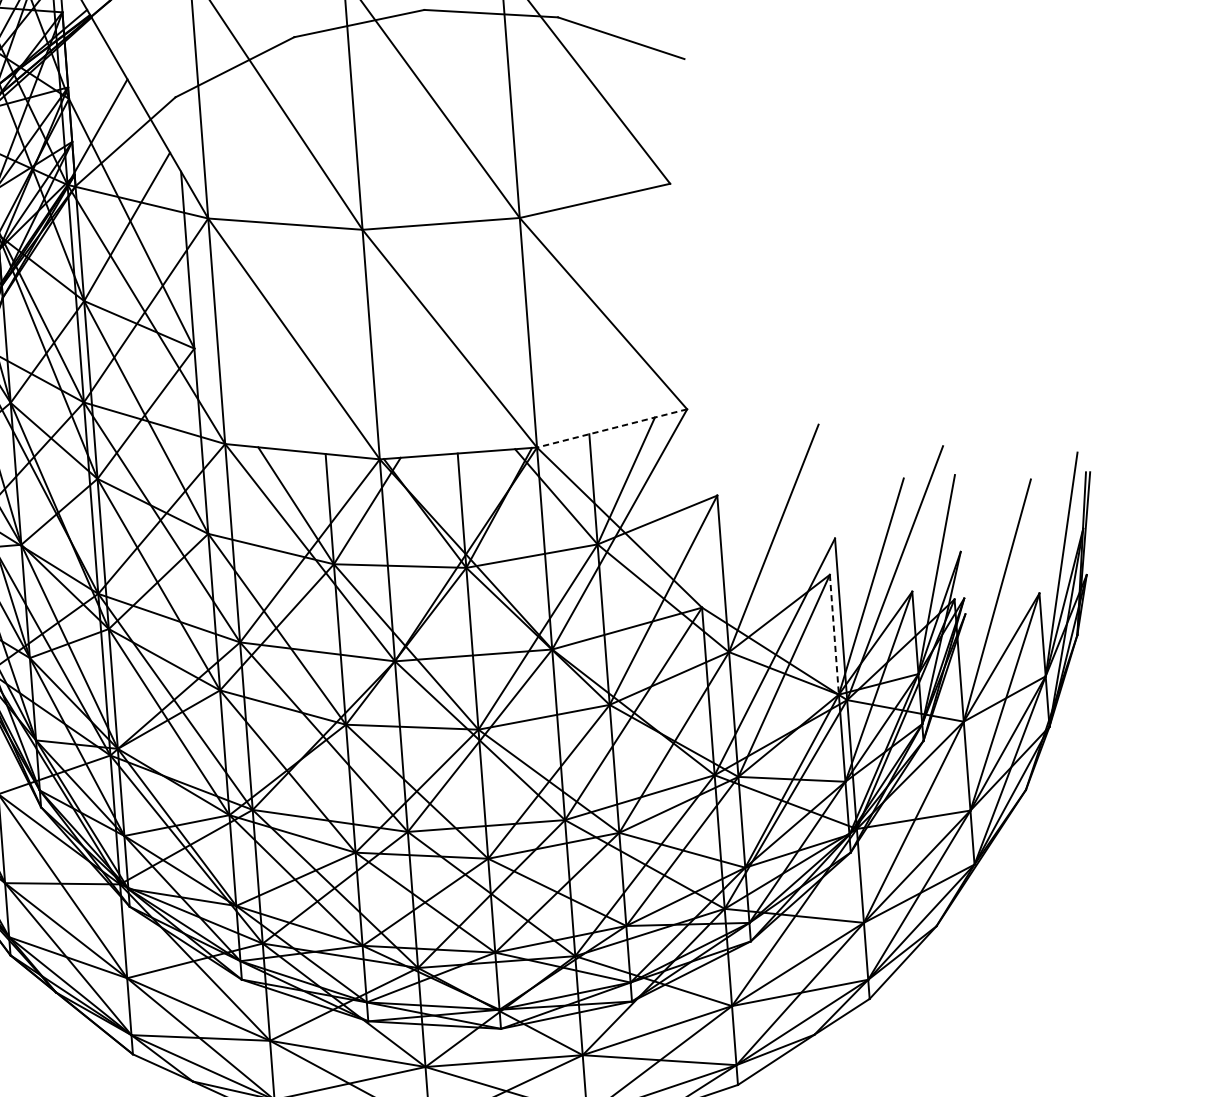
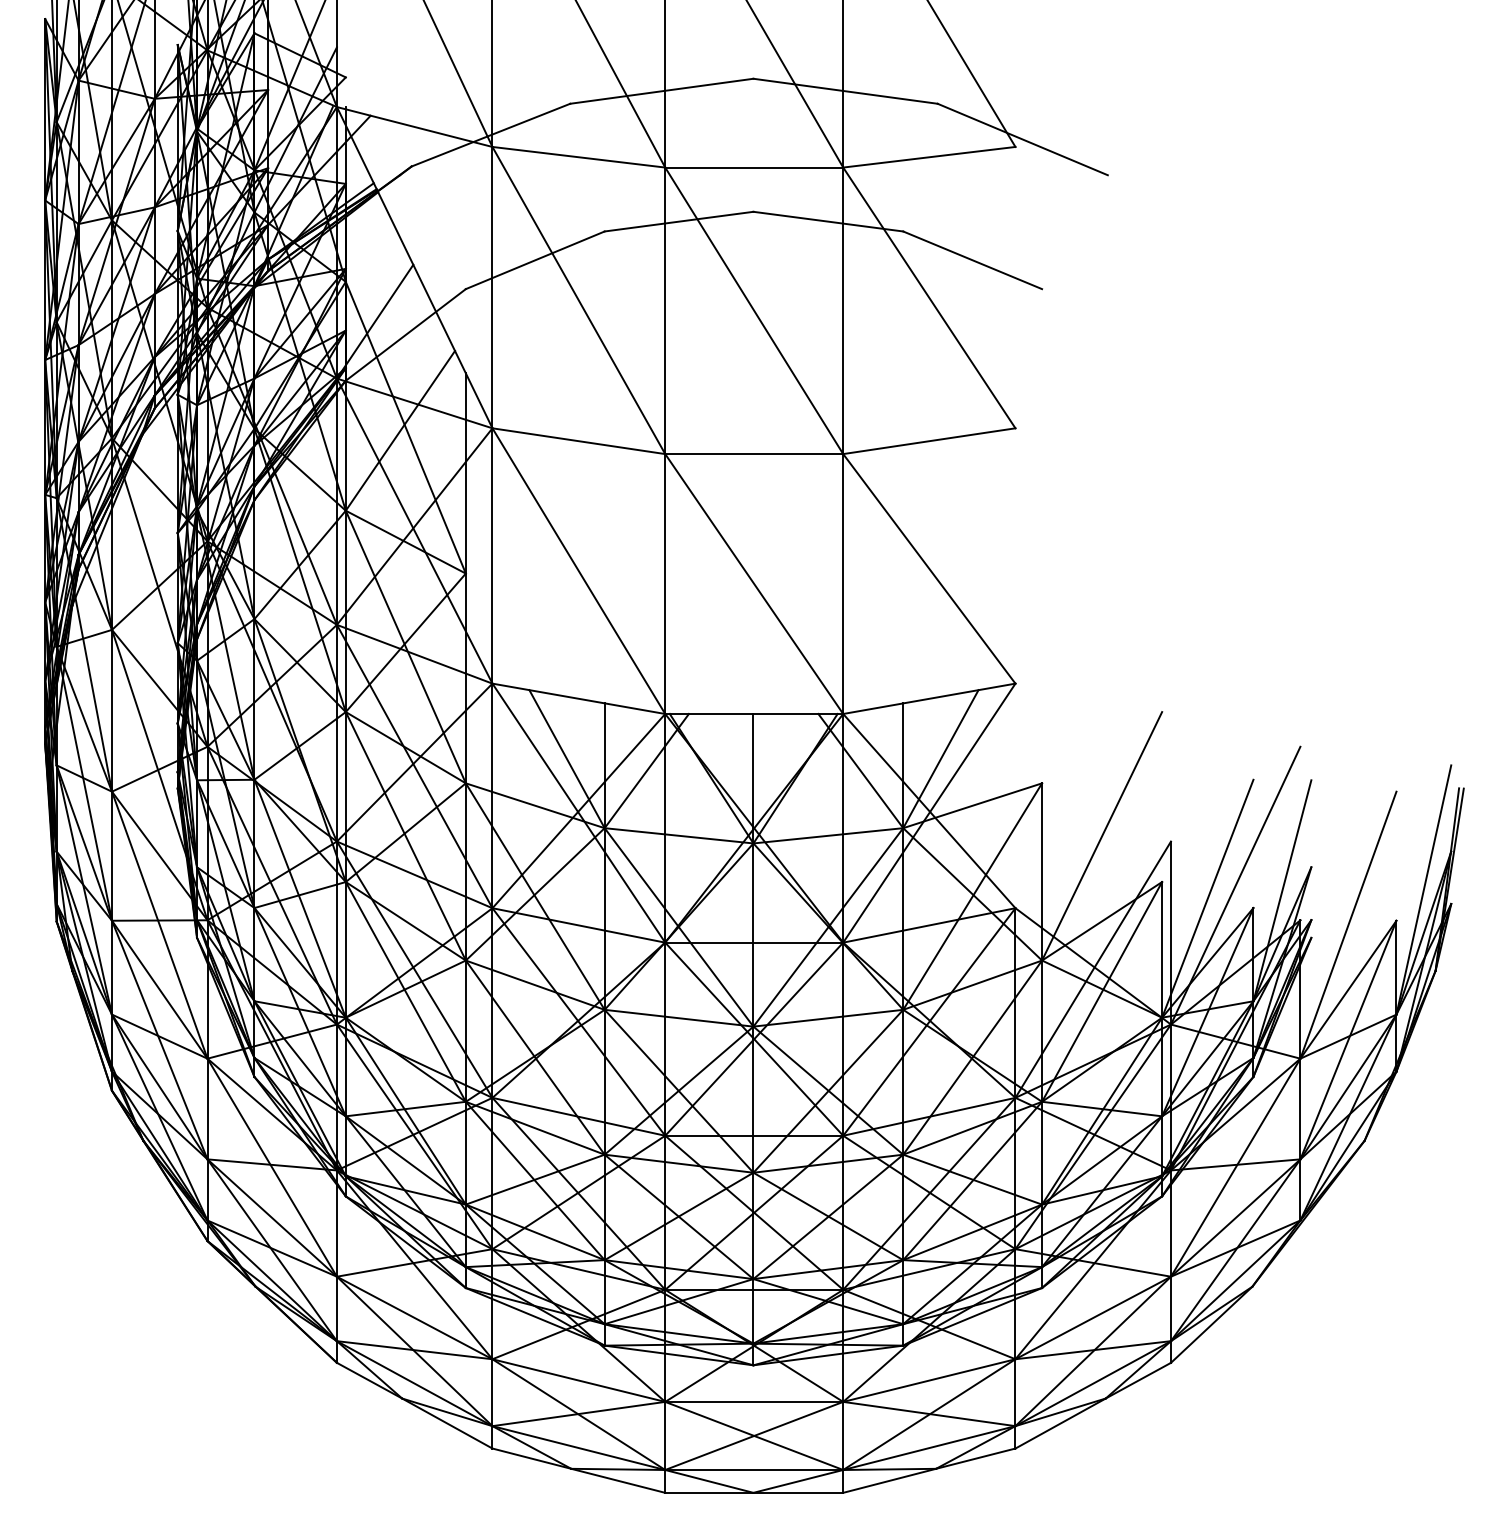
line: (611, 428) -> (928, 698), dashed -> solid
line: (834, 634) -> (1162, 949), dashed -> solid

